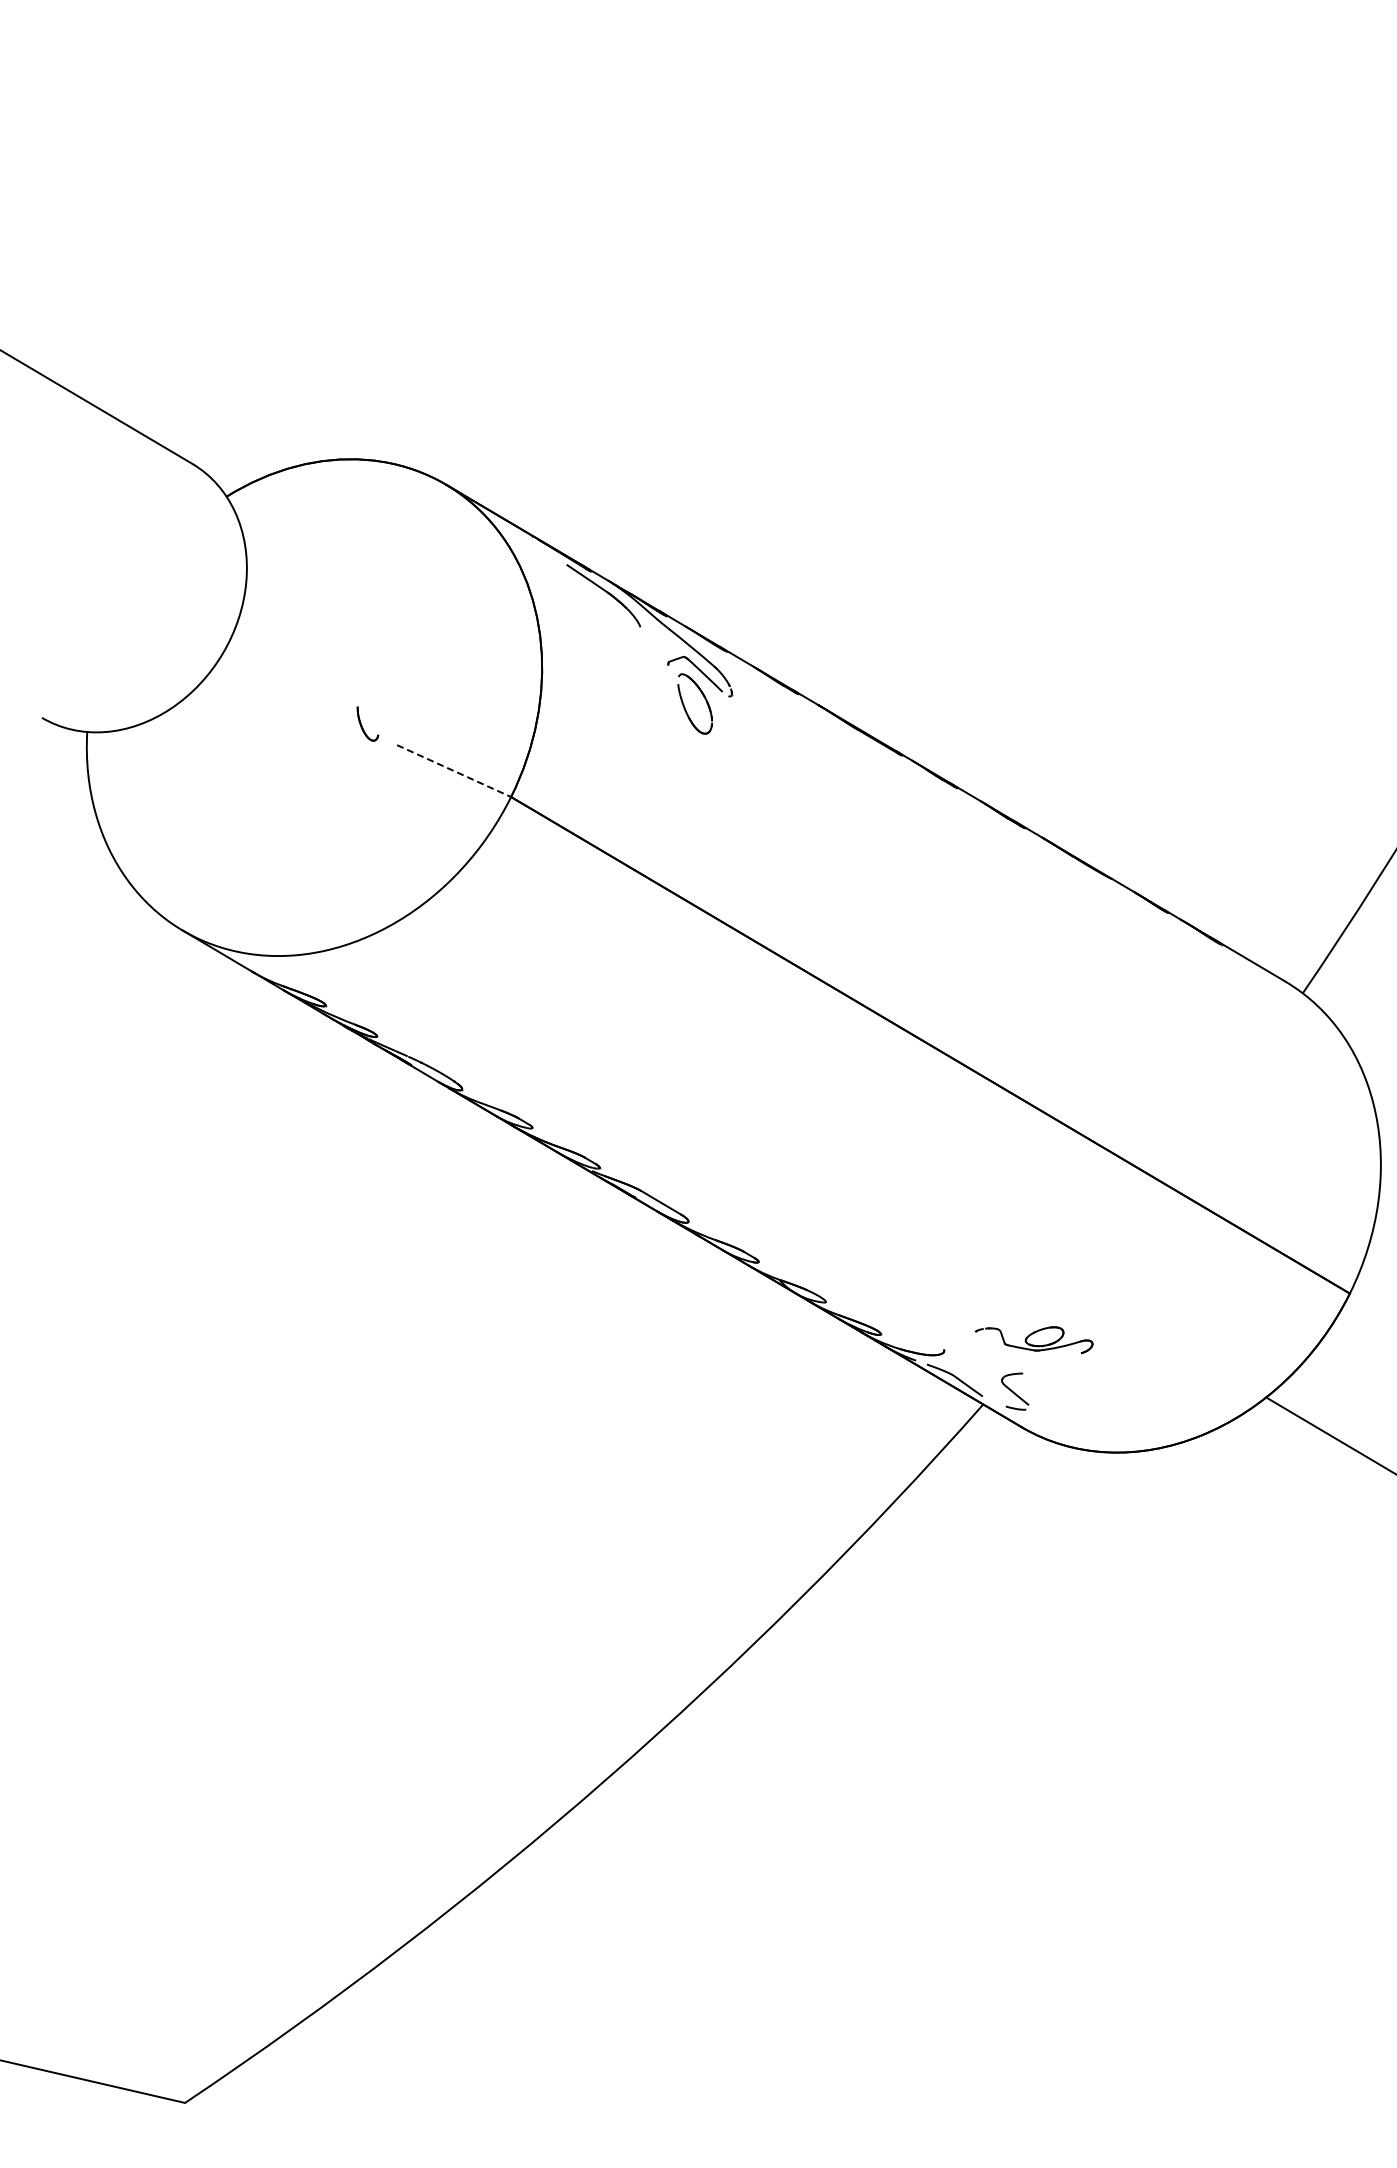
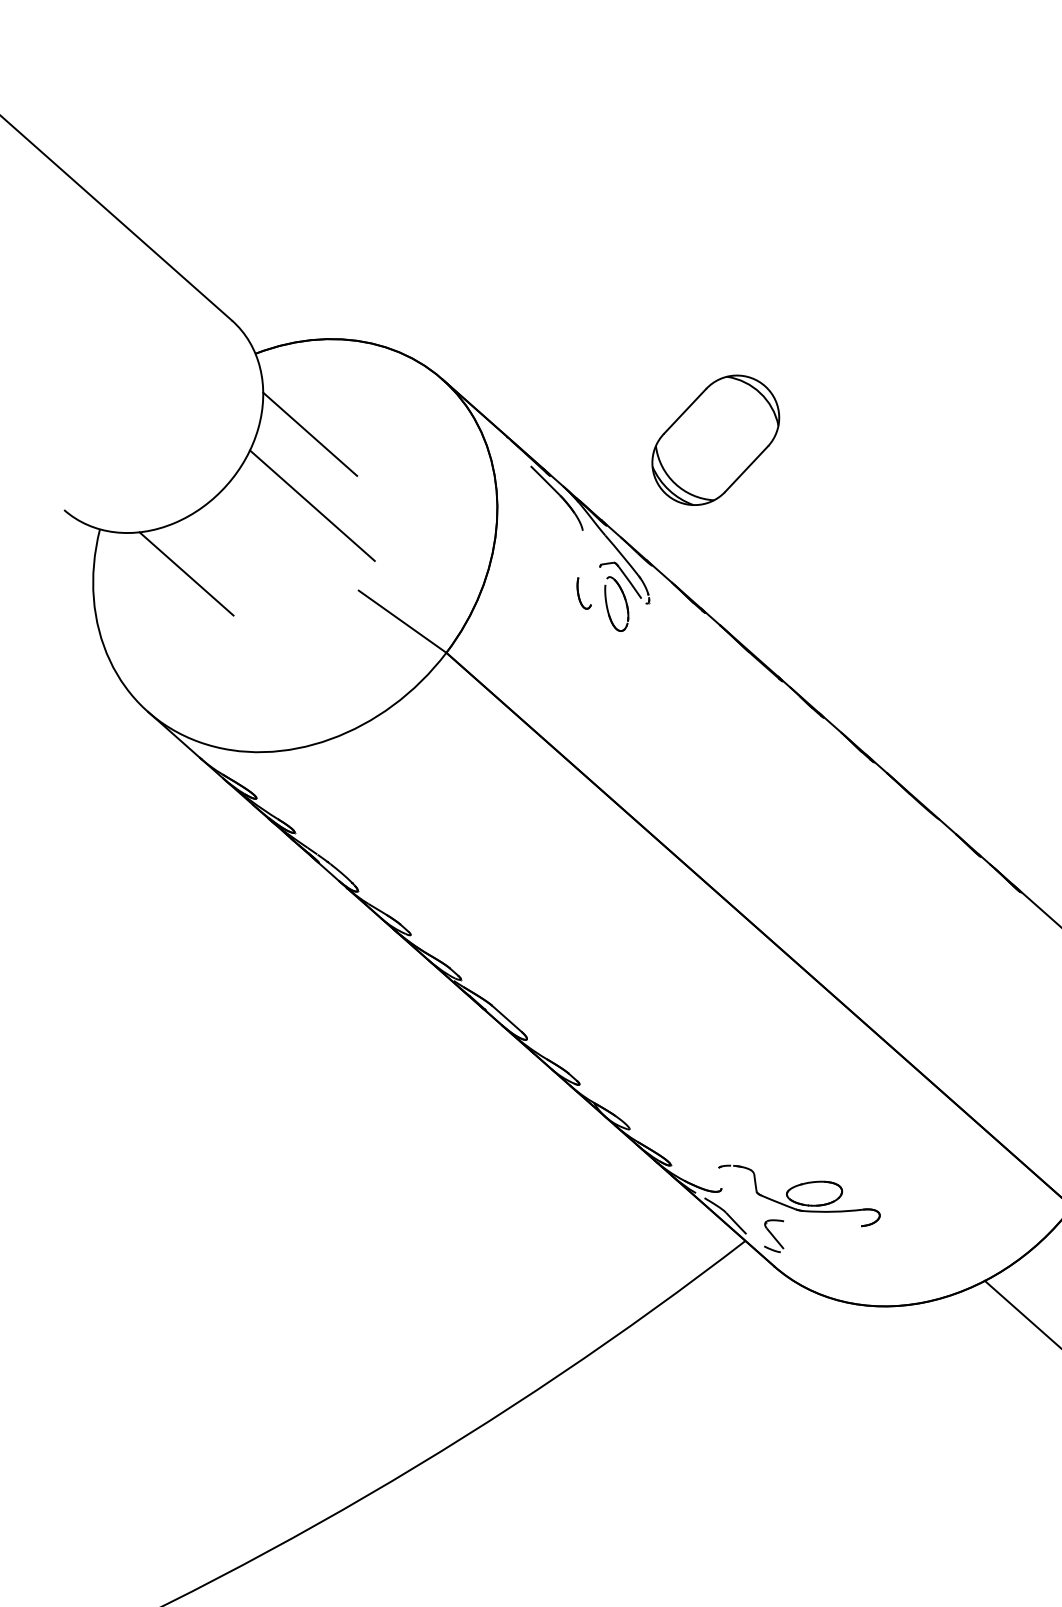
part: (772, 493) -> (715, 439), added
line: (306, 576) -> (309, 433), added
line: (324, 657) -> (311, 505), added
part: (367, 723) -> (583, 593), moved
line: (196, 763) -> (186, 573), added
line: (454, 771) -> (402, 622), dashed -> solid
part: (1033, 1339) -> (798, 1194), size x1.67

